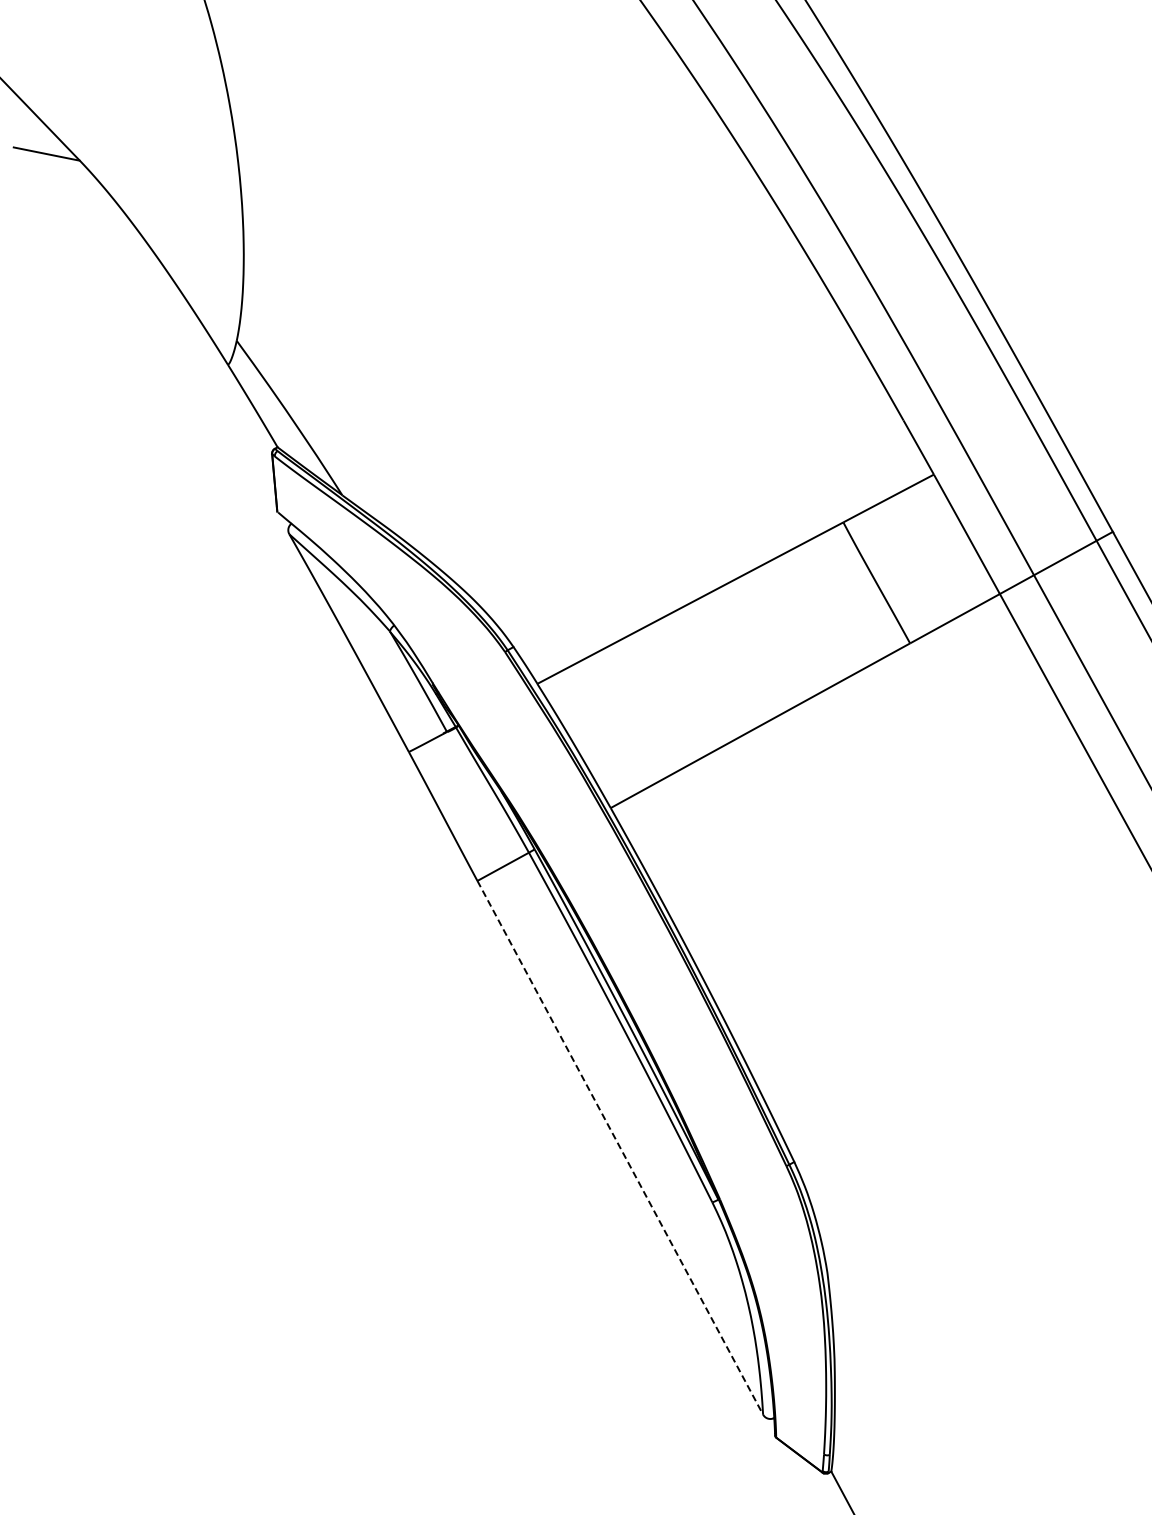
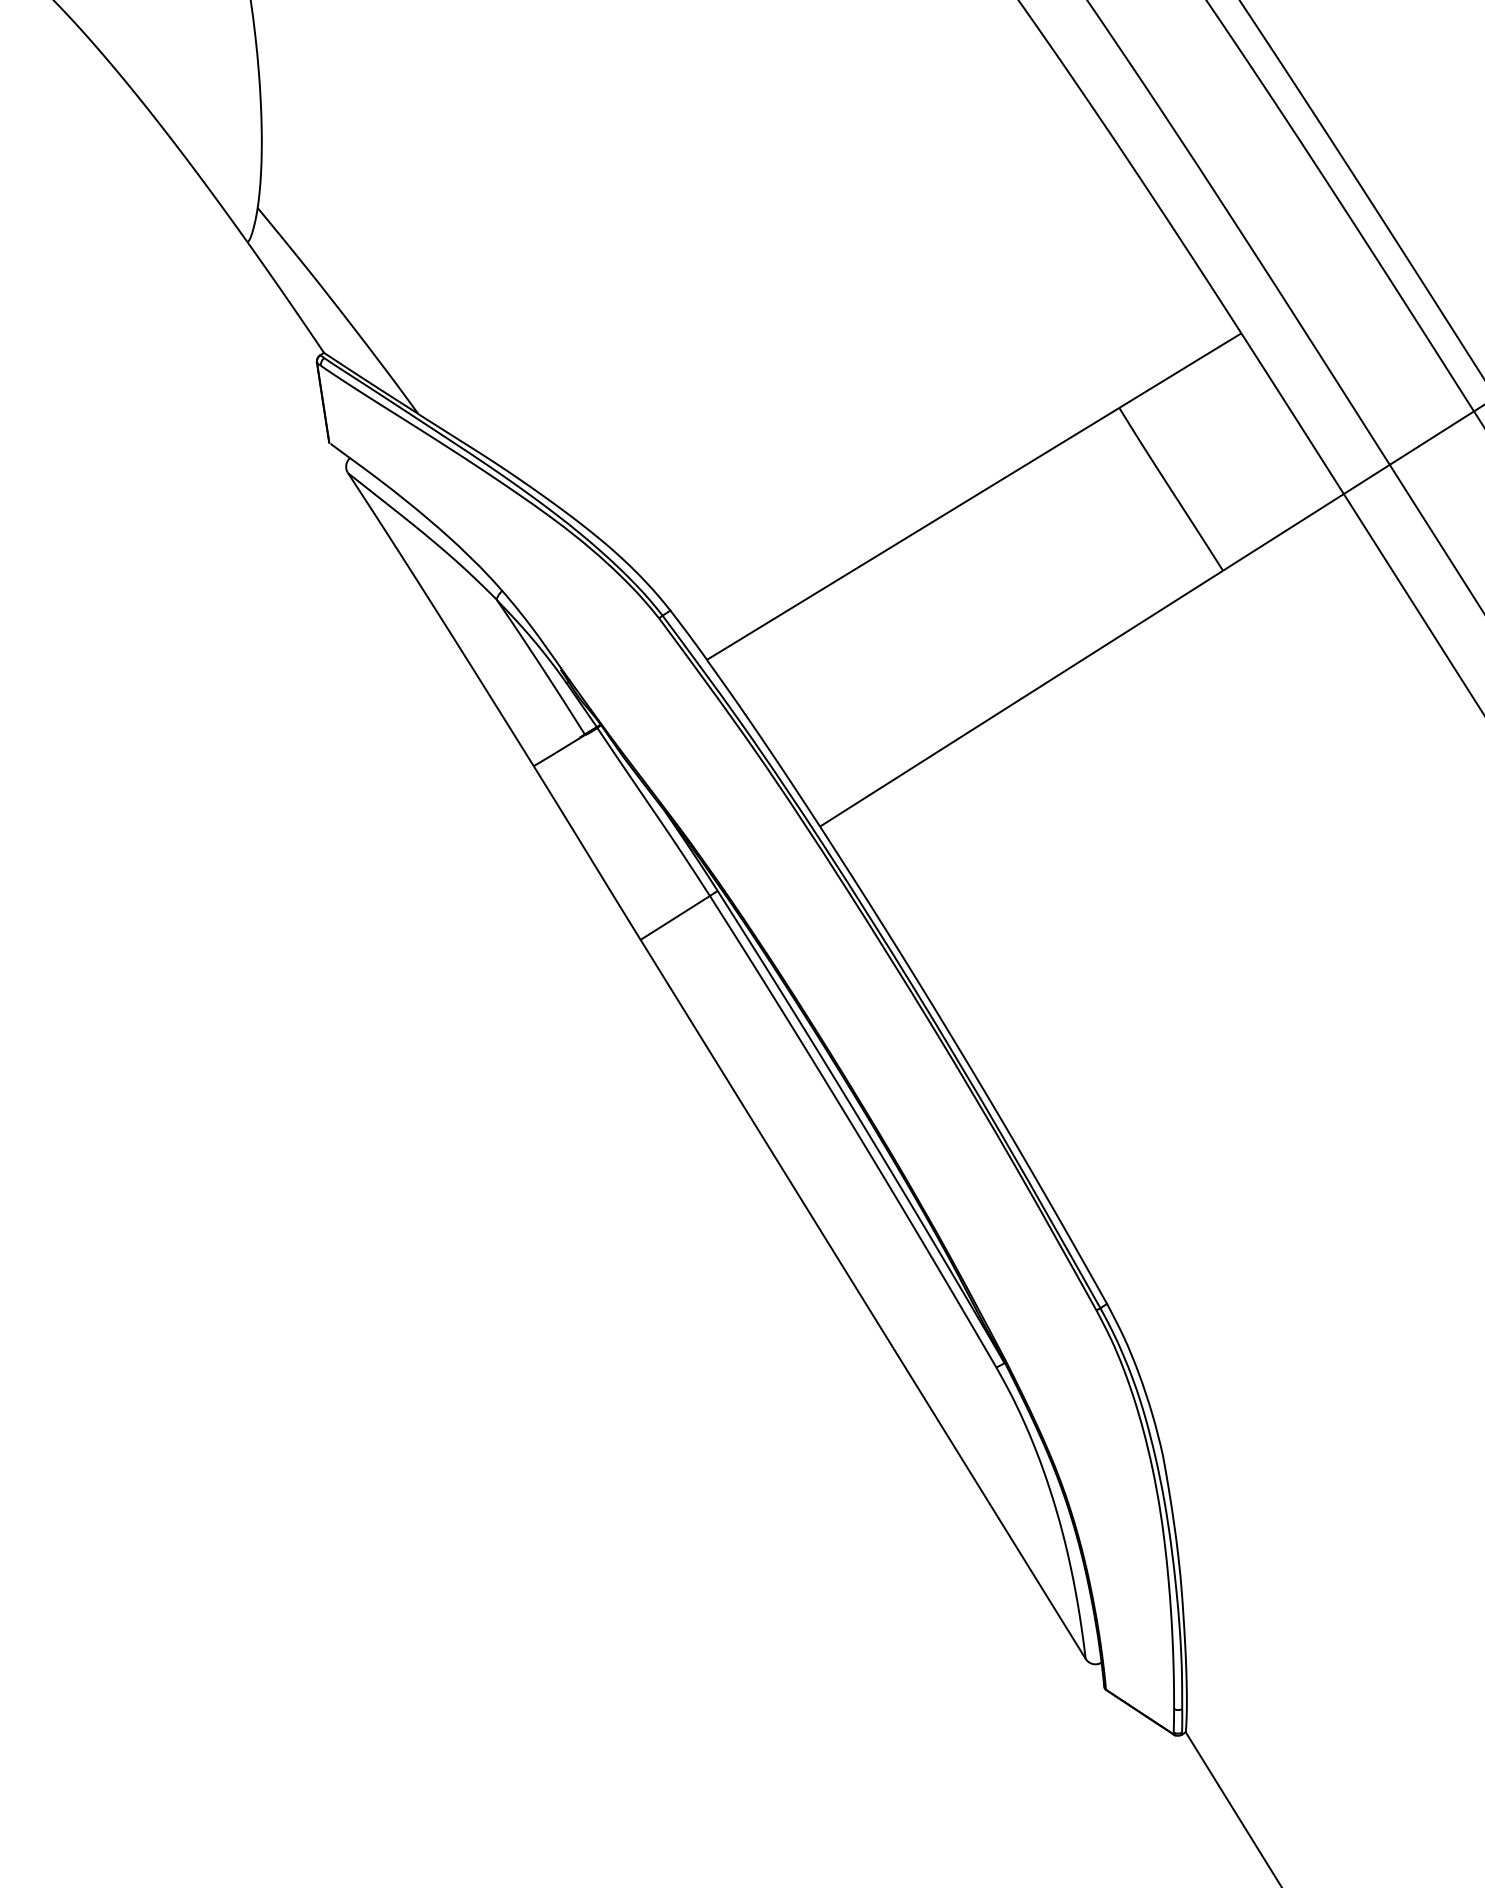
line: (620, 1147) -> (863, 1298), dashed -> solid

